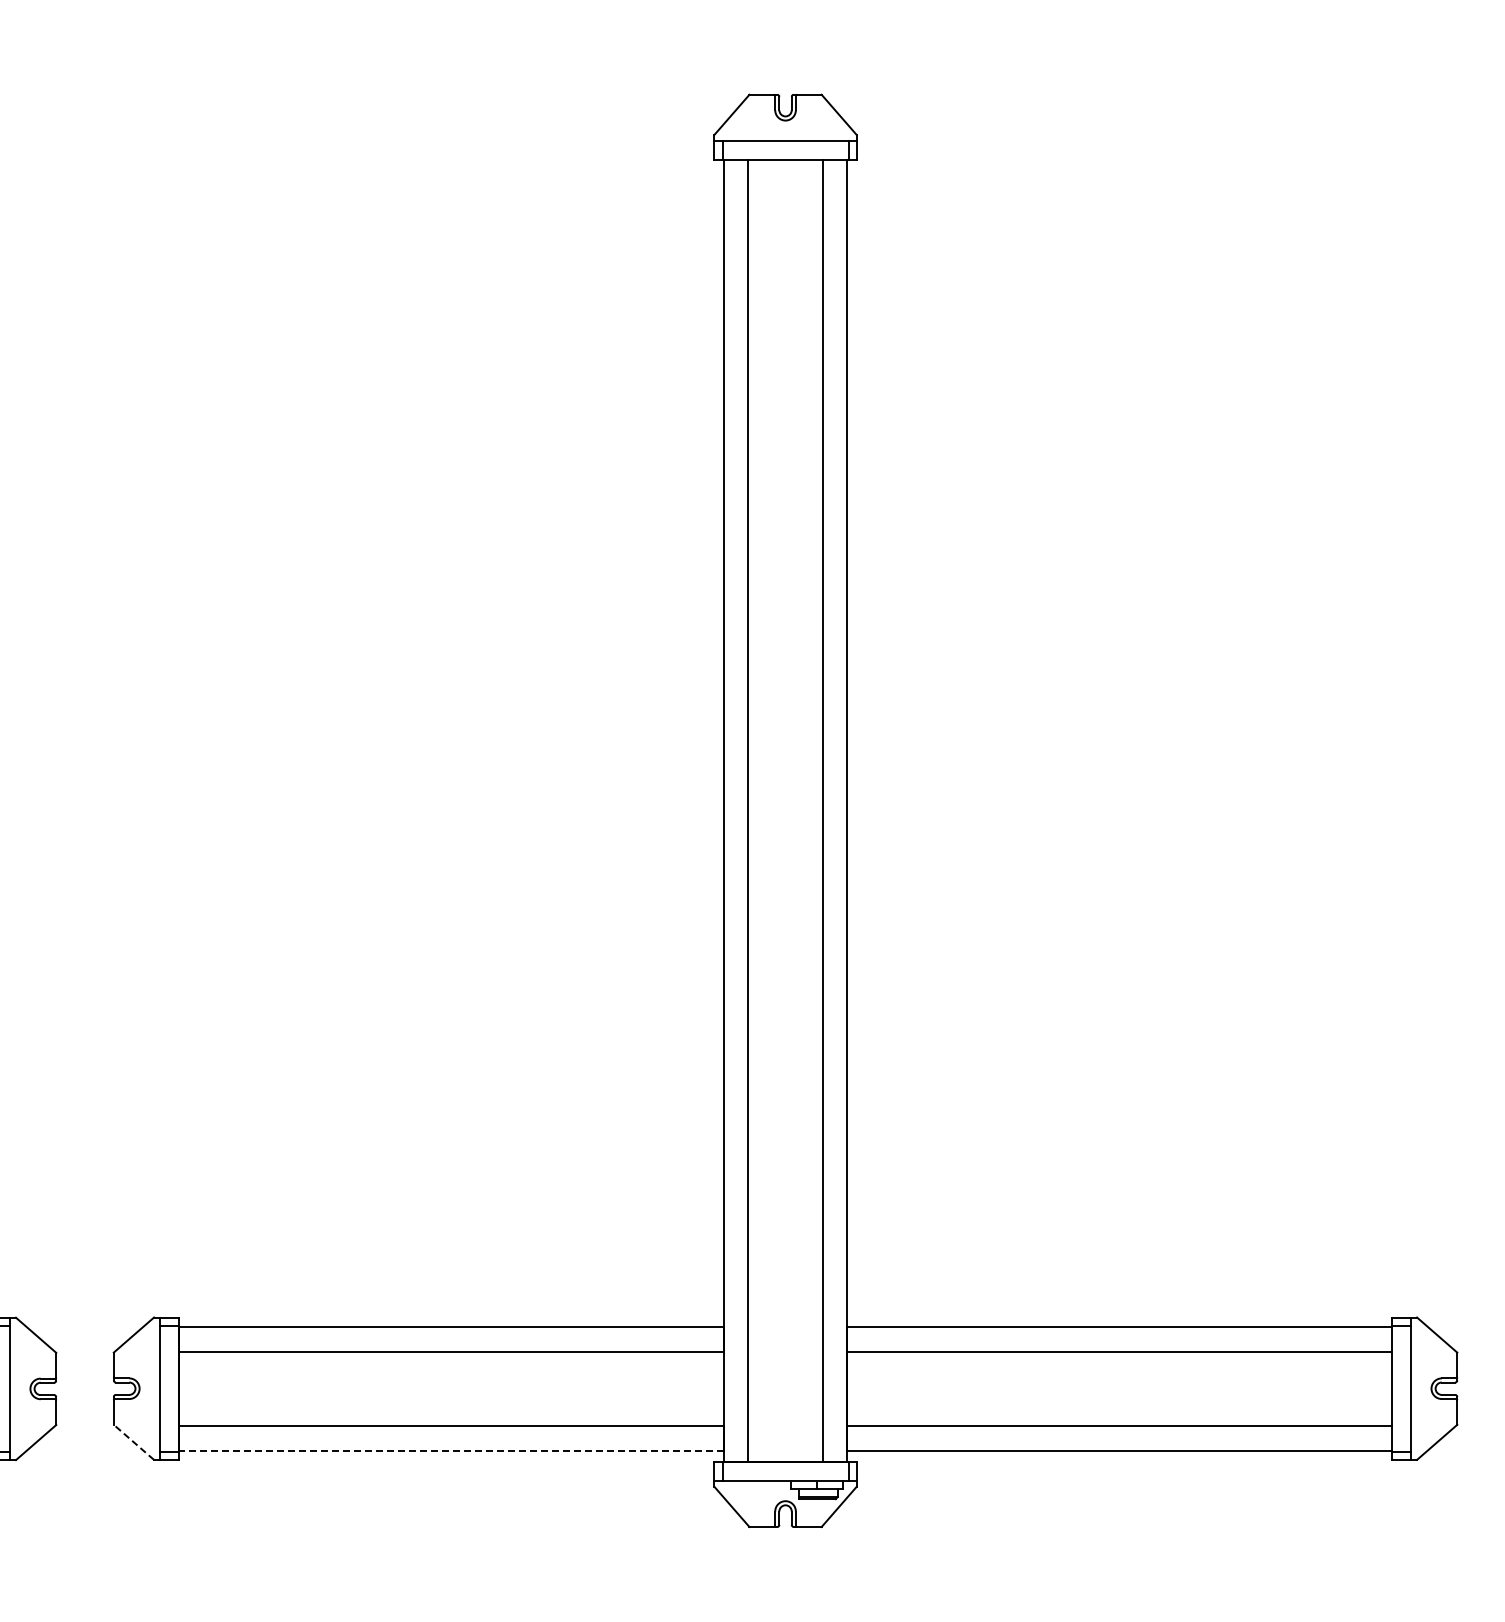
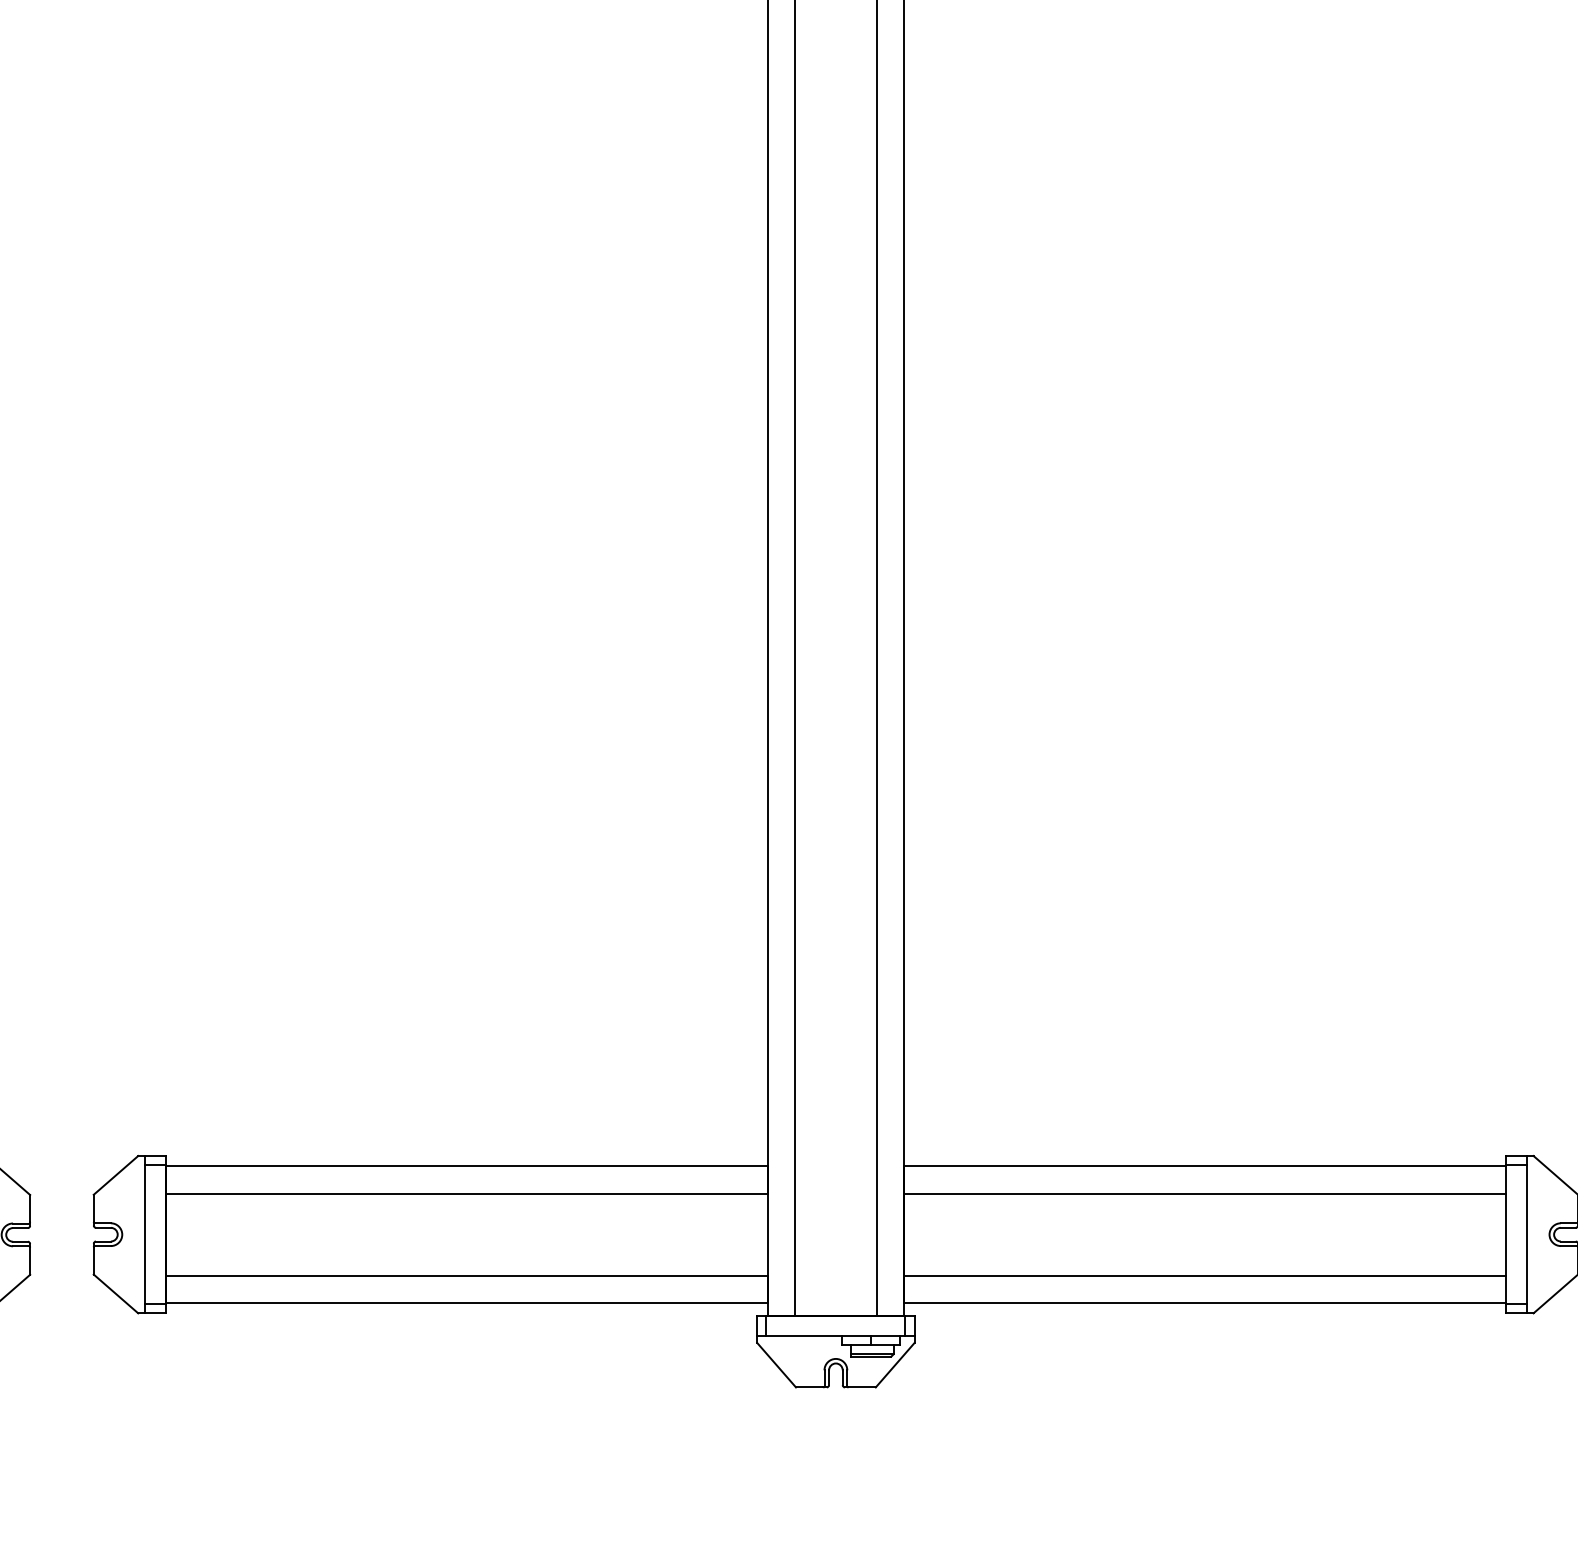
line: (133, 1442) -> (115, 1294), dashed -> solid
line: (450, 1450) -> (465, 1302), dashed -> solid

